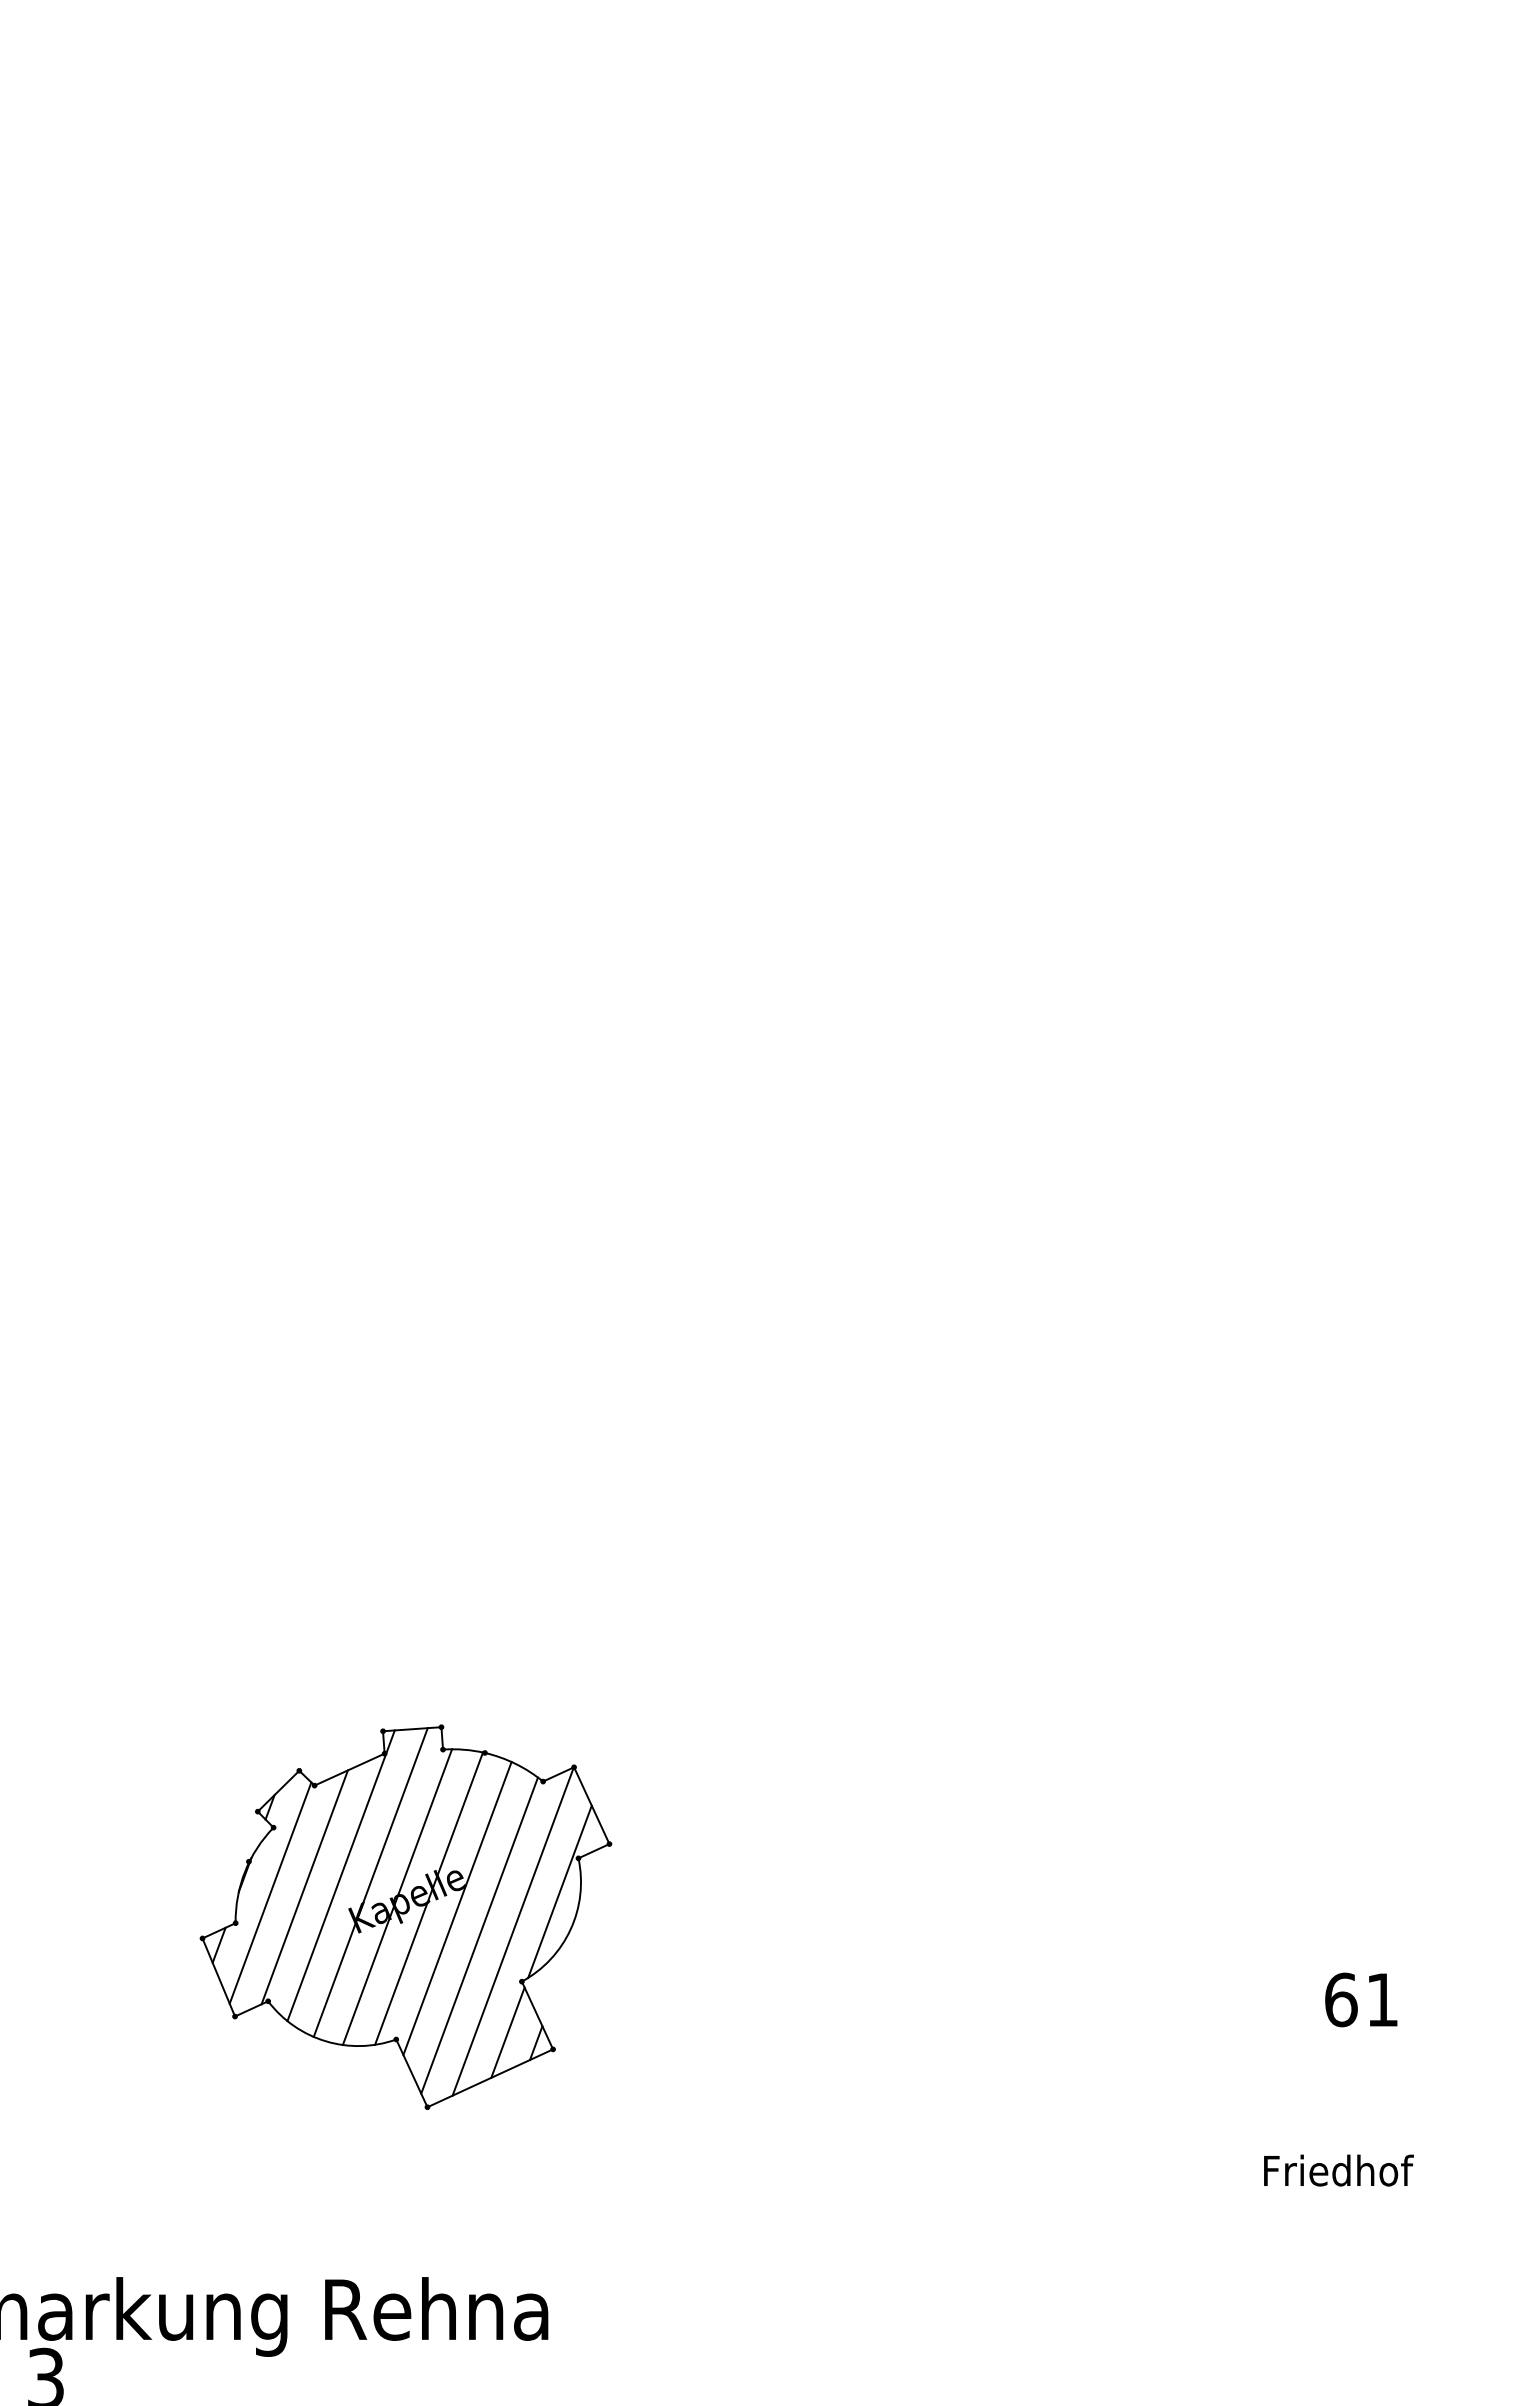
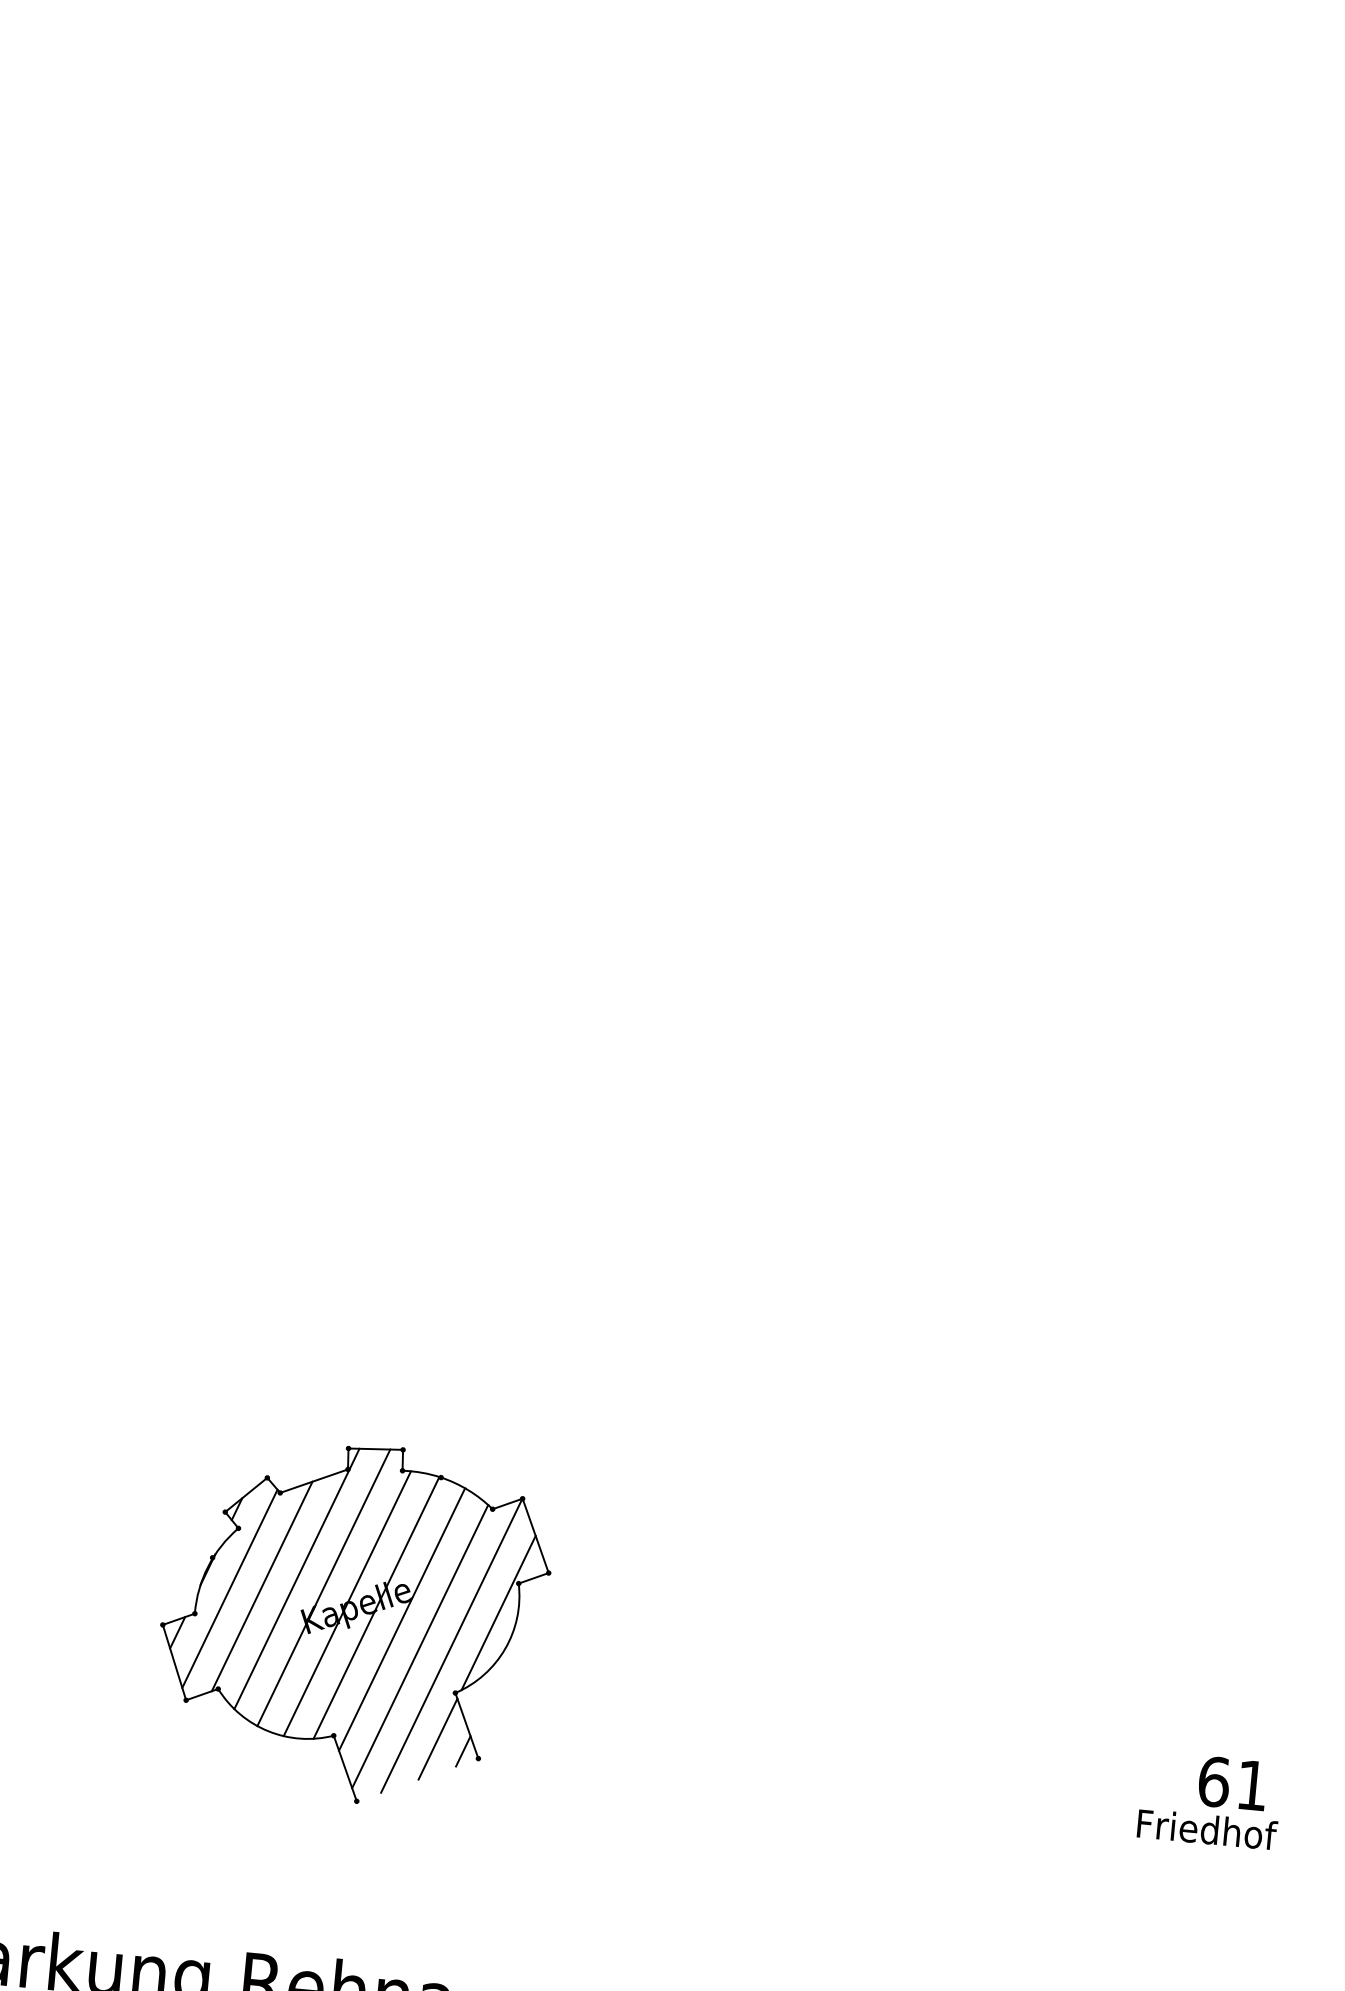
line: (490, 2078) -> (417, 1780), removed
text: (1338, 2170) -> (1207, 1829), moved

